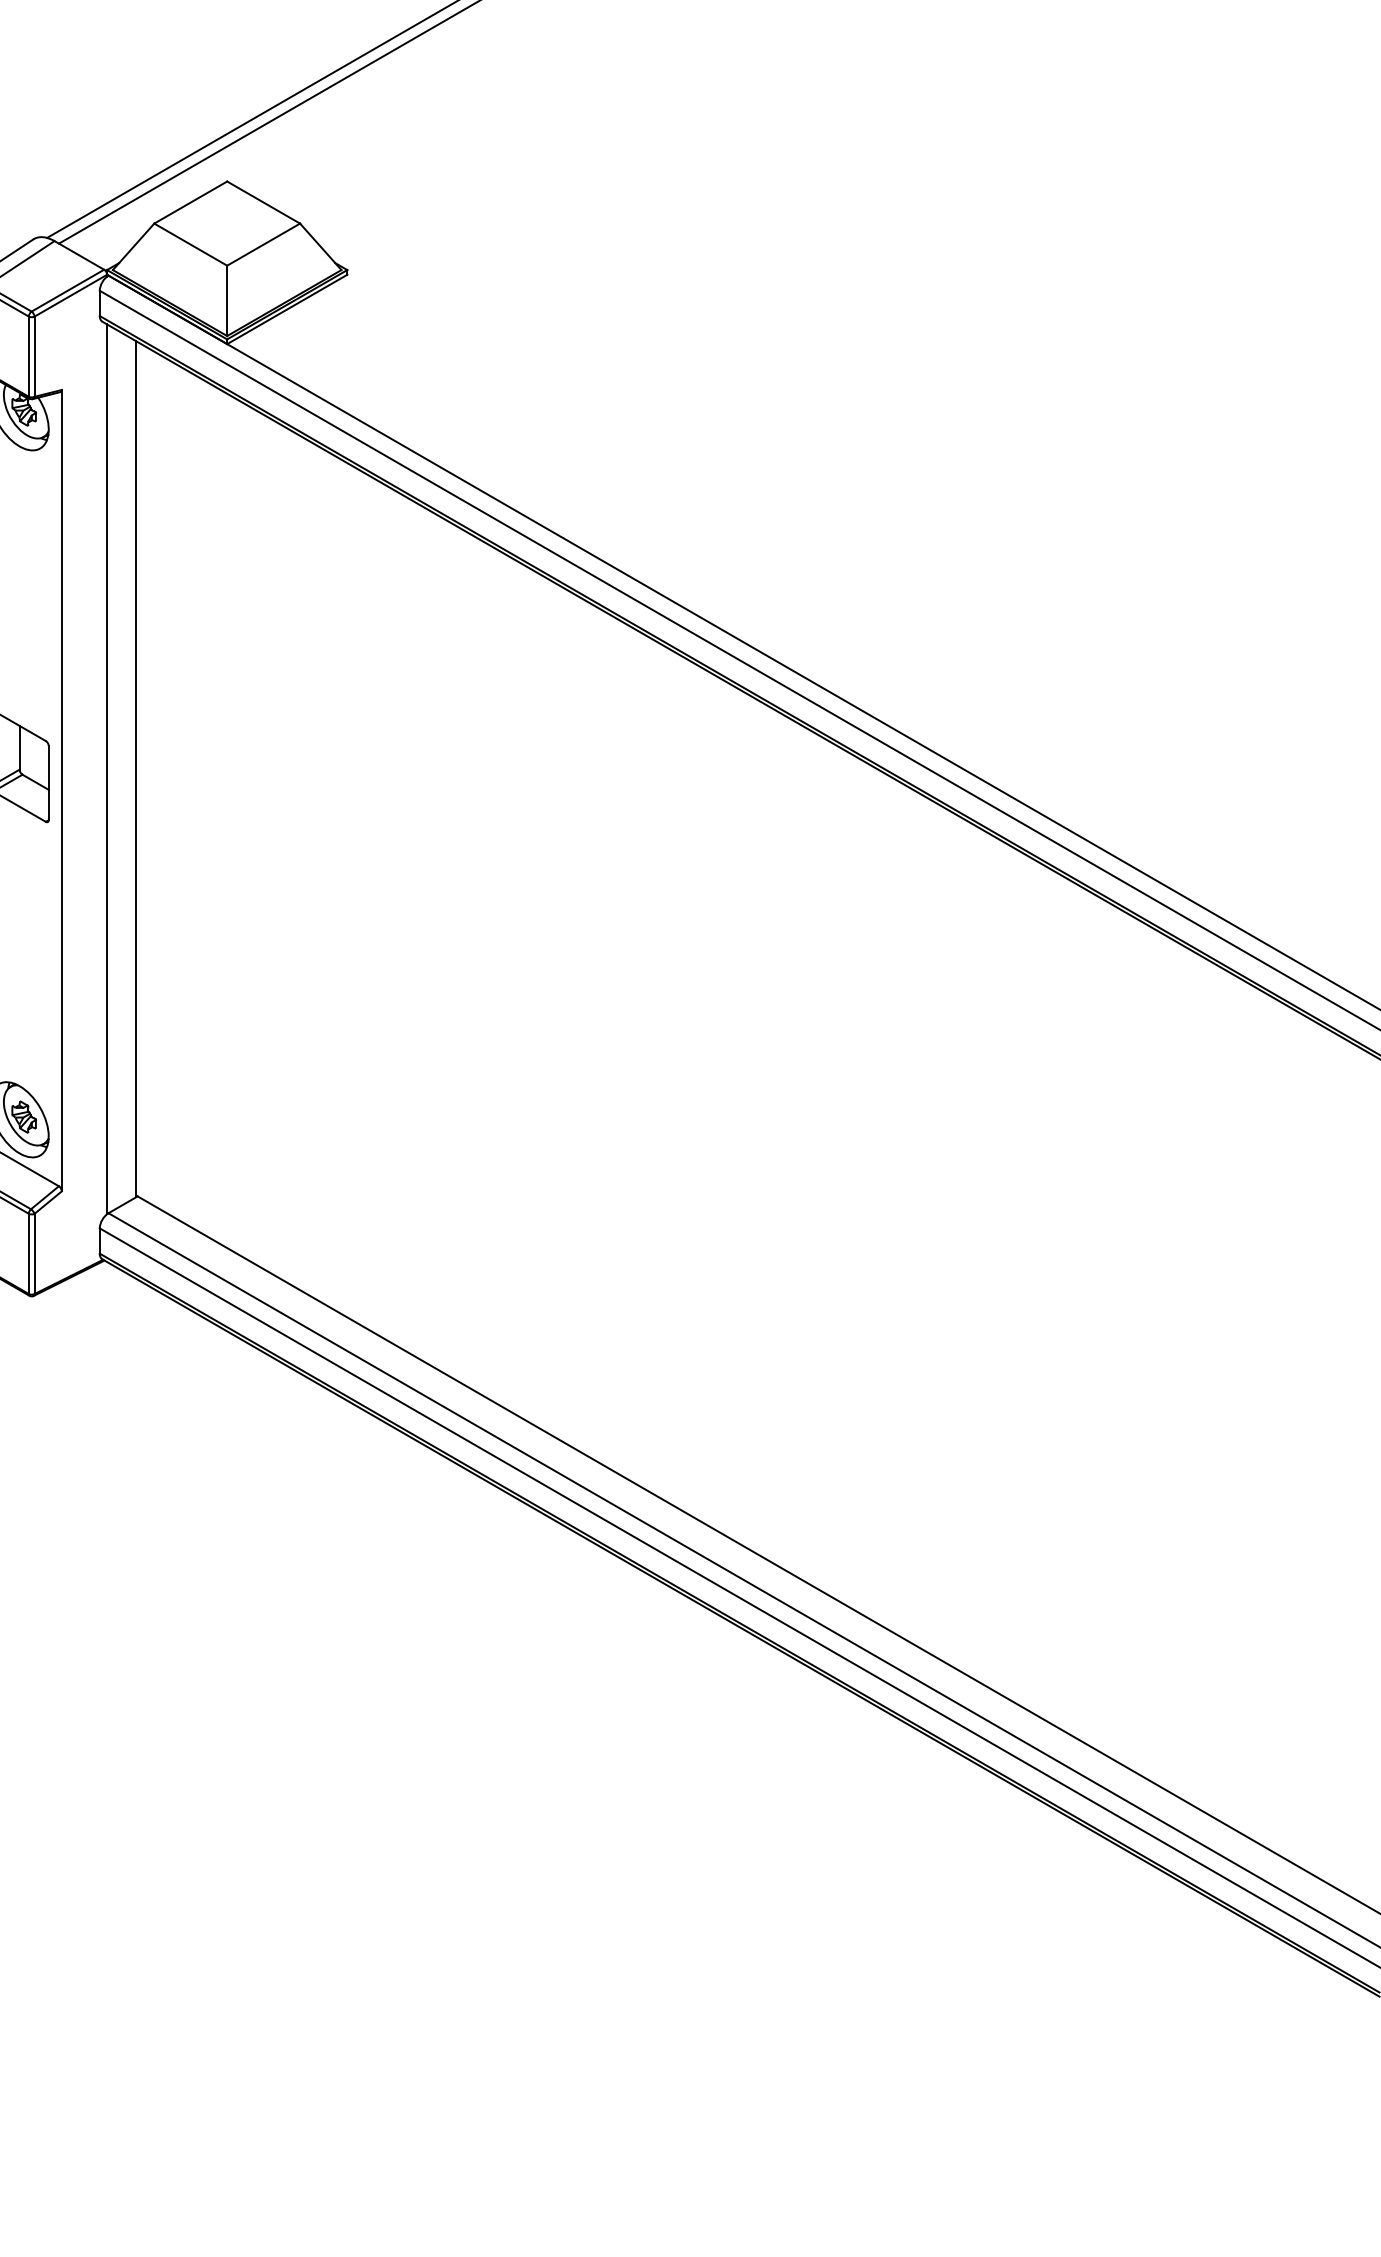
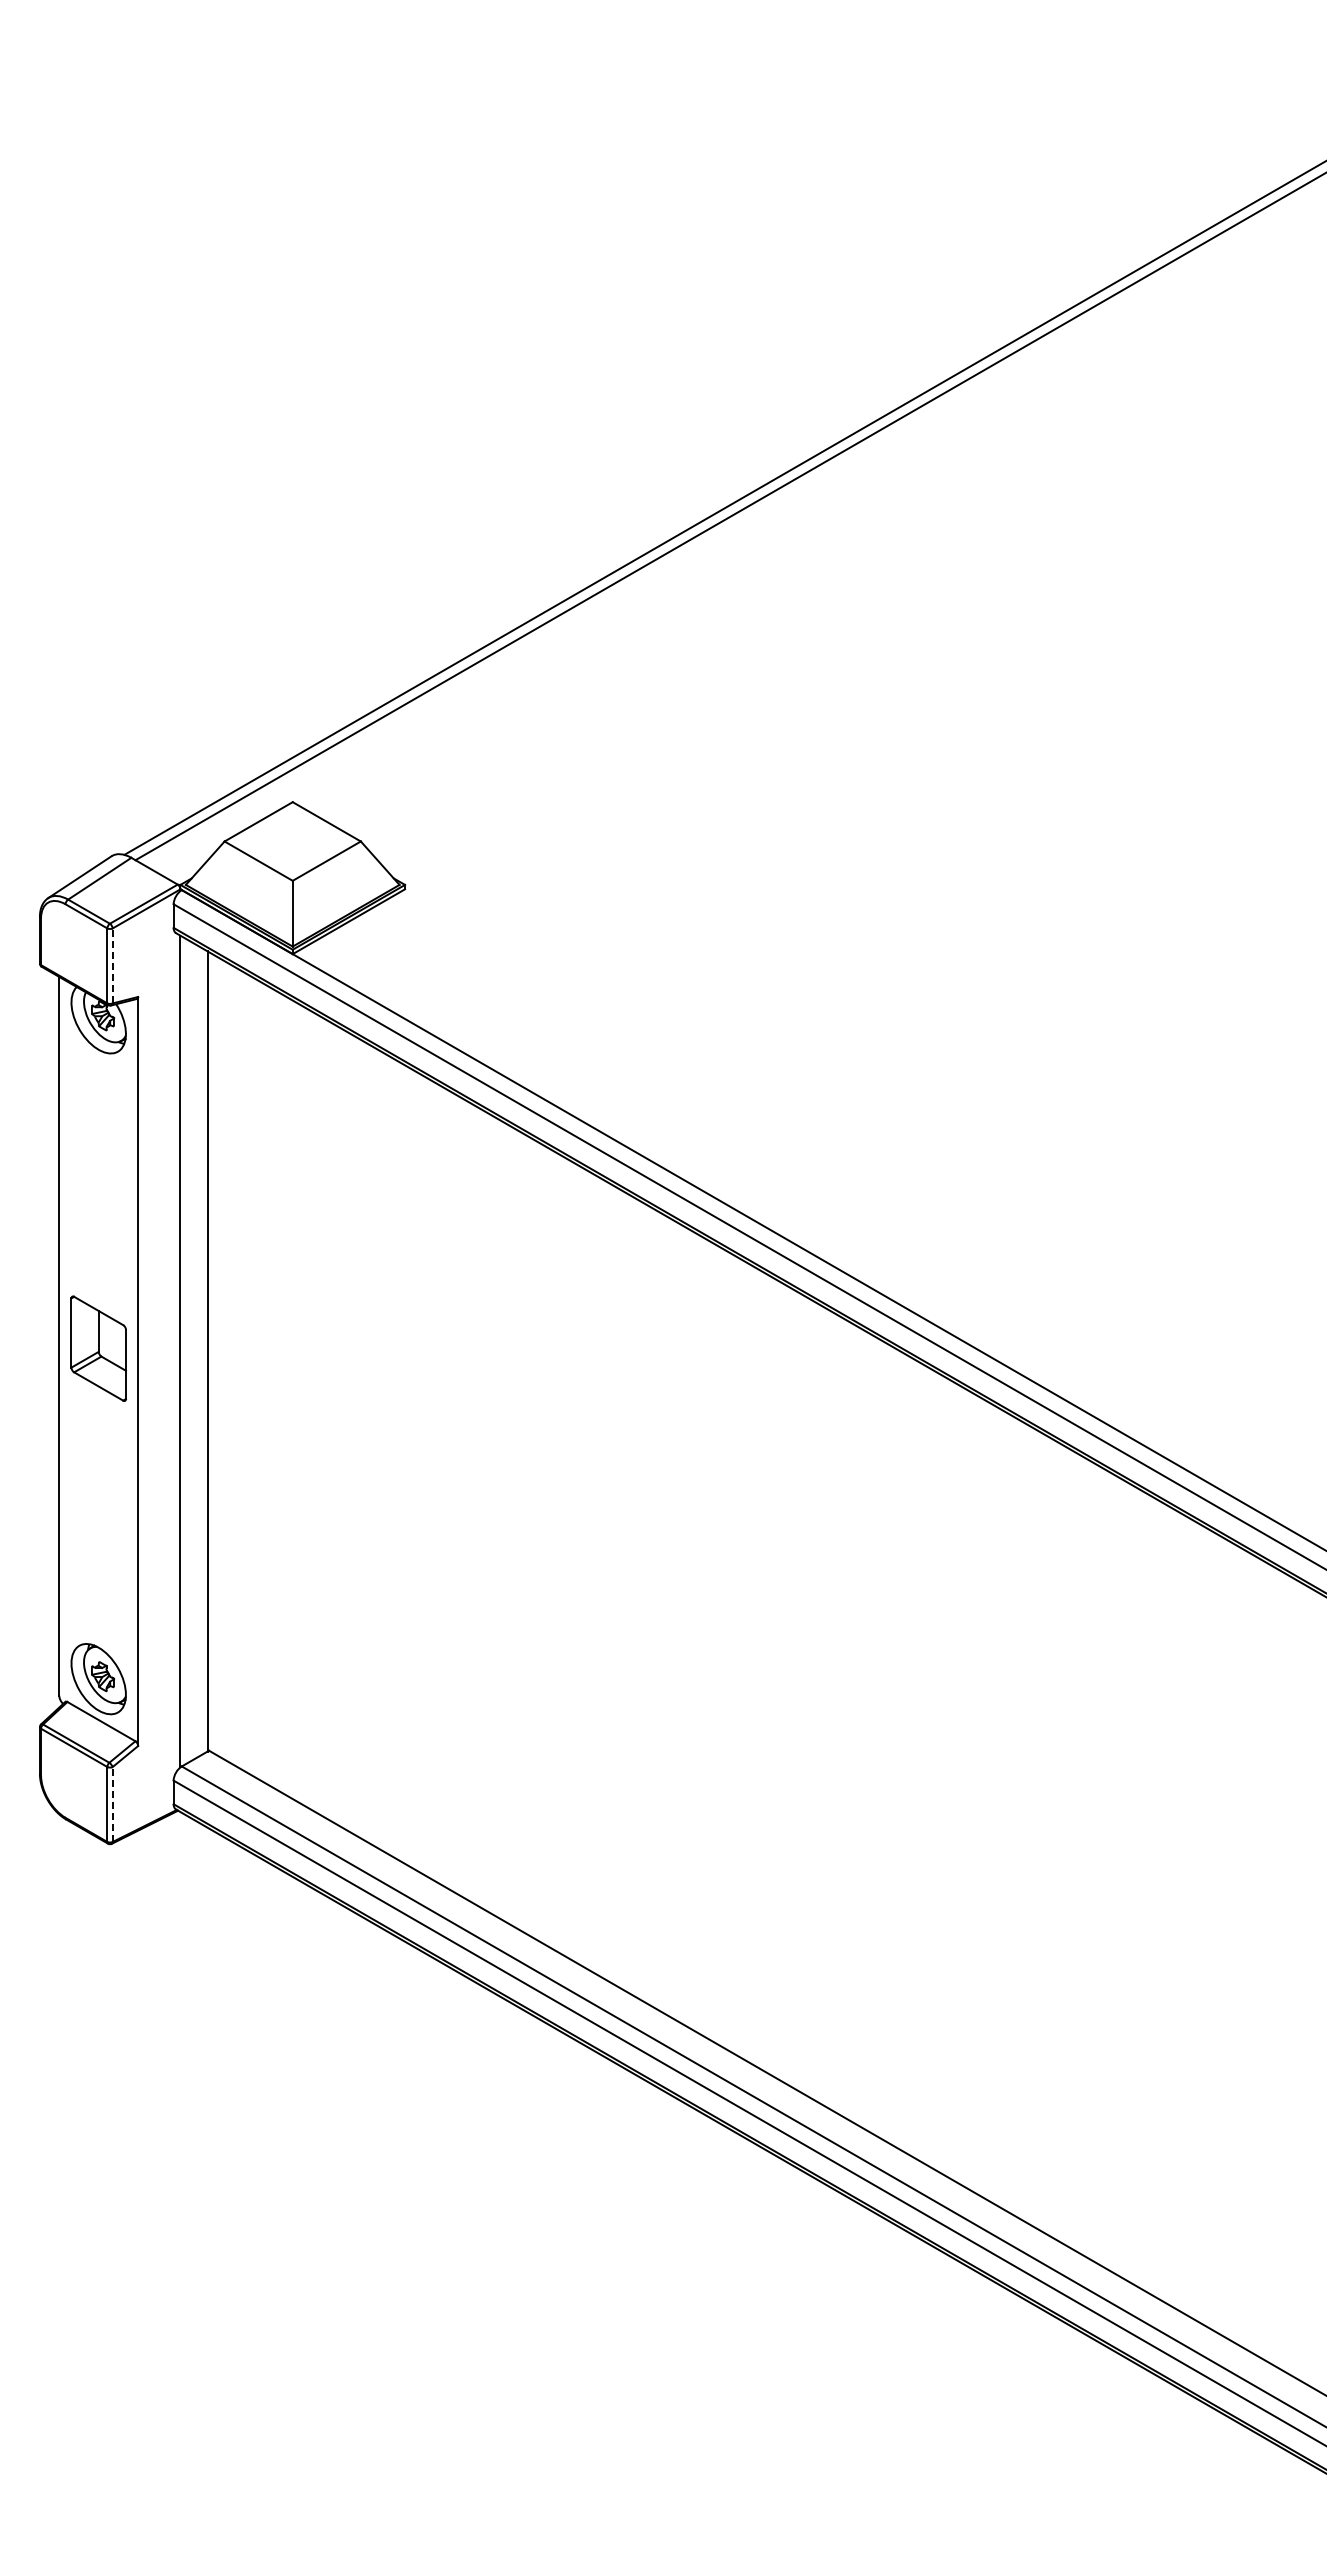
line: (34, 356) -> (112, 965), solid -> dashed
line: (34, 1253) -> (112, 1804), solid -> dashed

